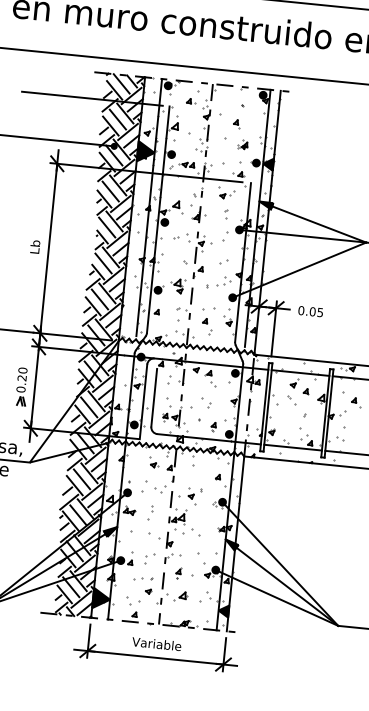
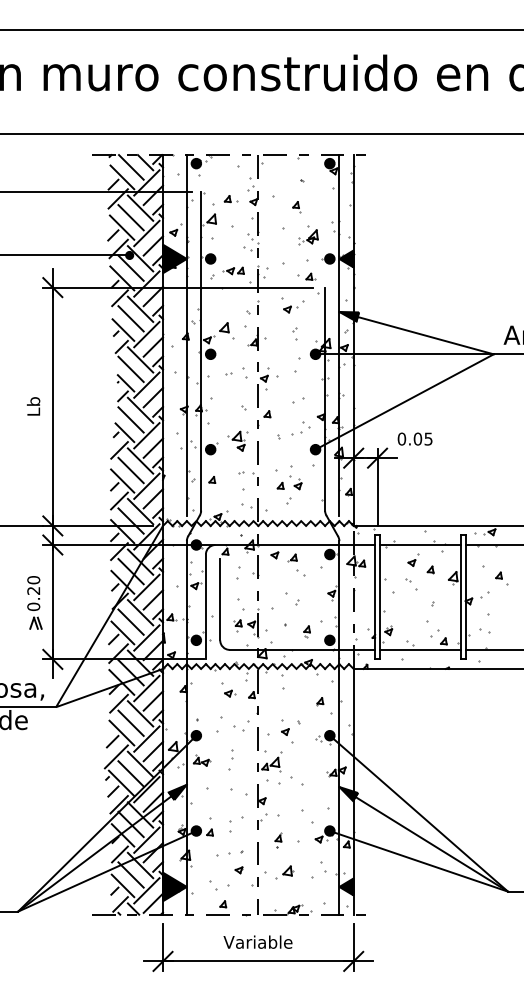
part: (191, 101) -> (230, 199), moved
part: (242, 144) -> (308, 235), size x1.43
text: (310, 311) -> (414, 438), moved
part: (227, 320) -> (295, 482), moved

